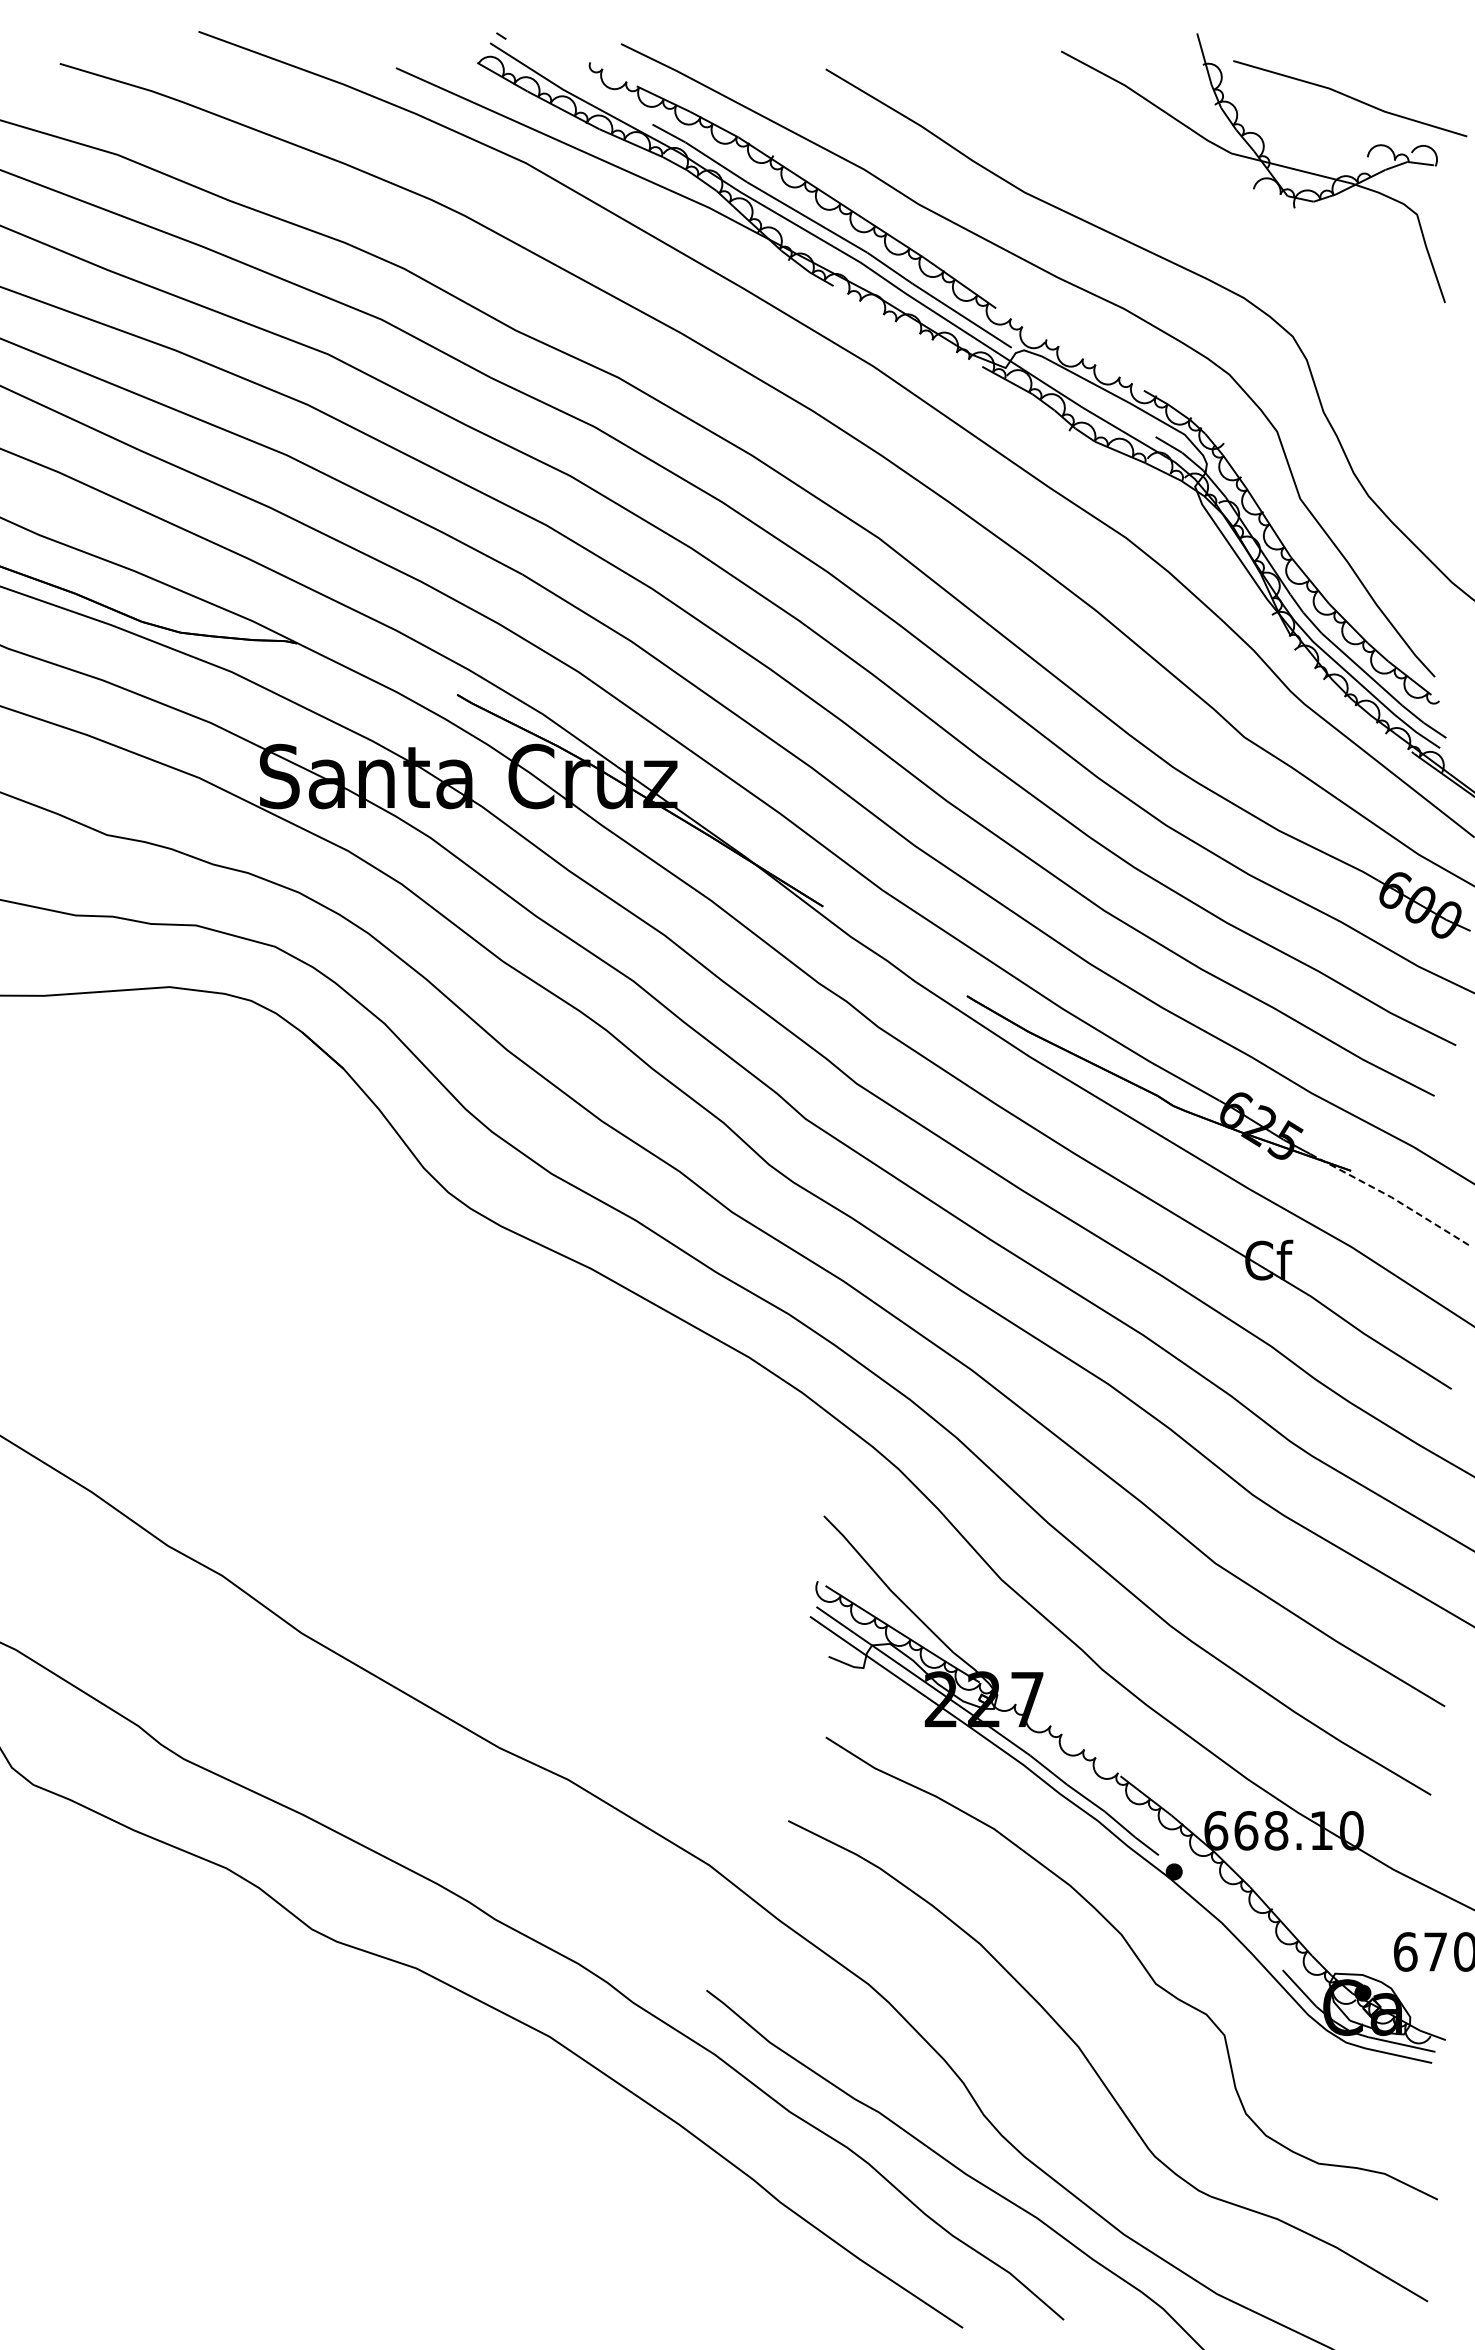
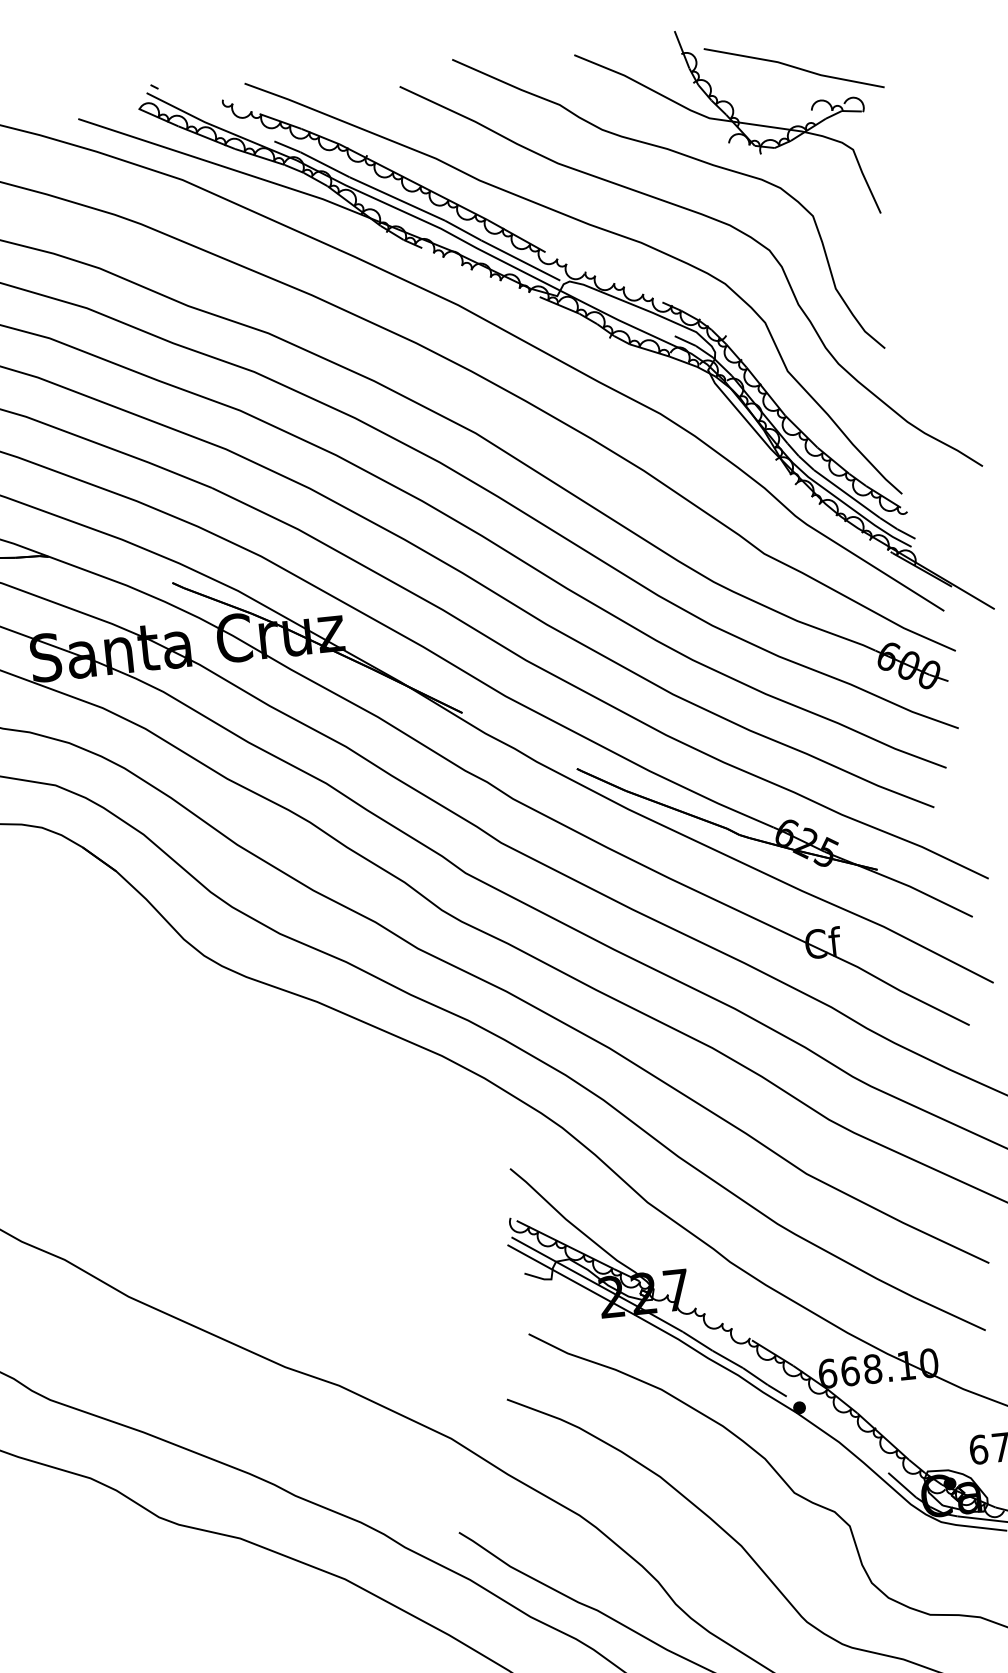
curve: (1196, 201) -> (687, 156), added
line: (1391, 1197) -> (909, 886), dashed -> solid

